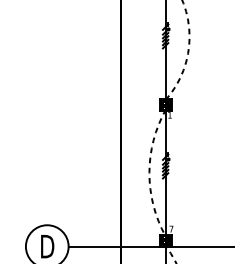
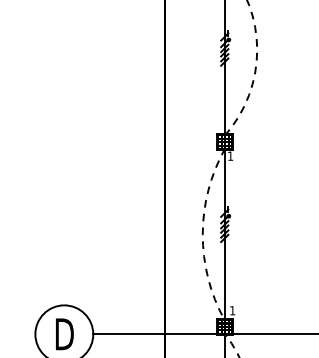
text: (171, 229) -> (232, 310), 7 -> 1

